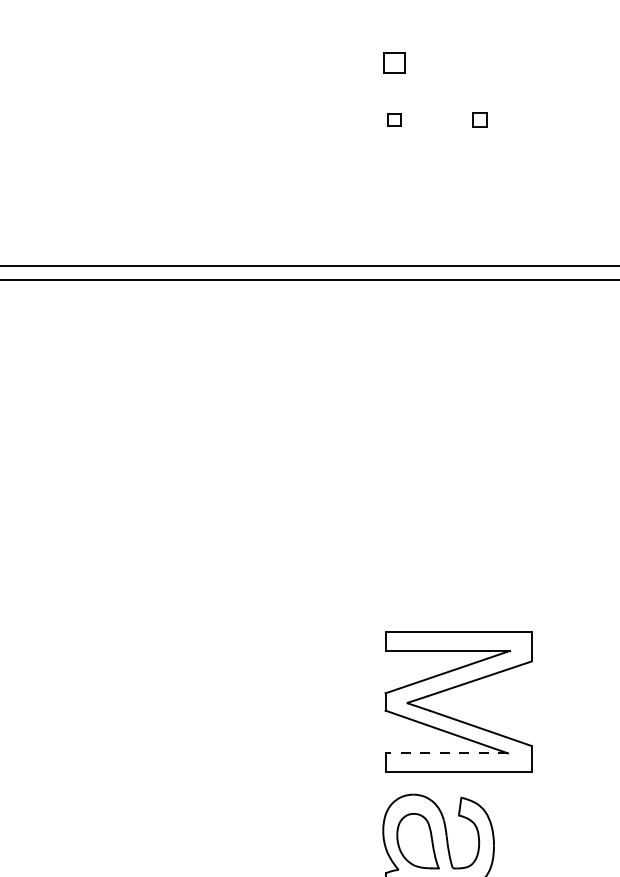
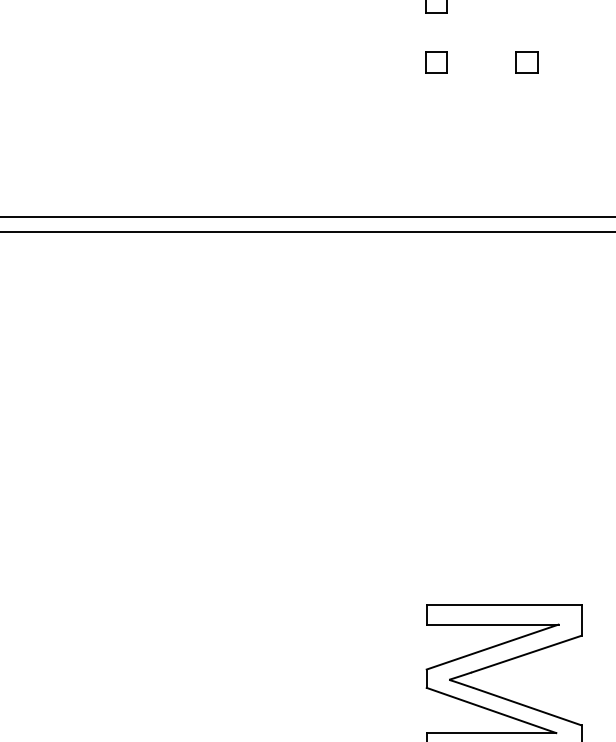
part: (394, 119) -> (436, 62), size x1.67
part: (479, 119) -> (526, 62), size x1.43
line: (446, 753) -> (491, 733), dashed -> solid

